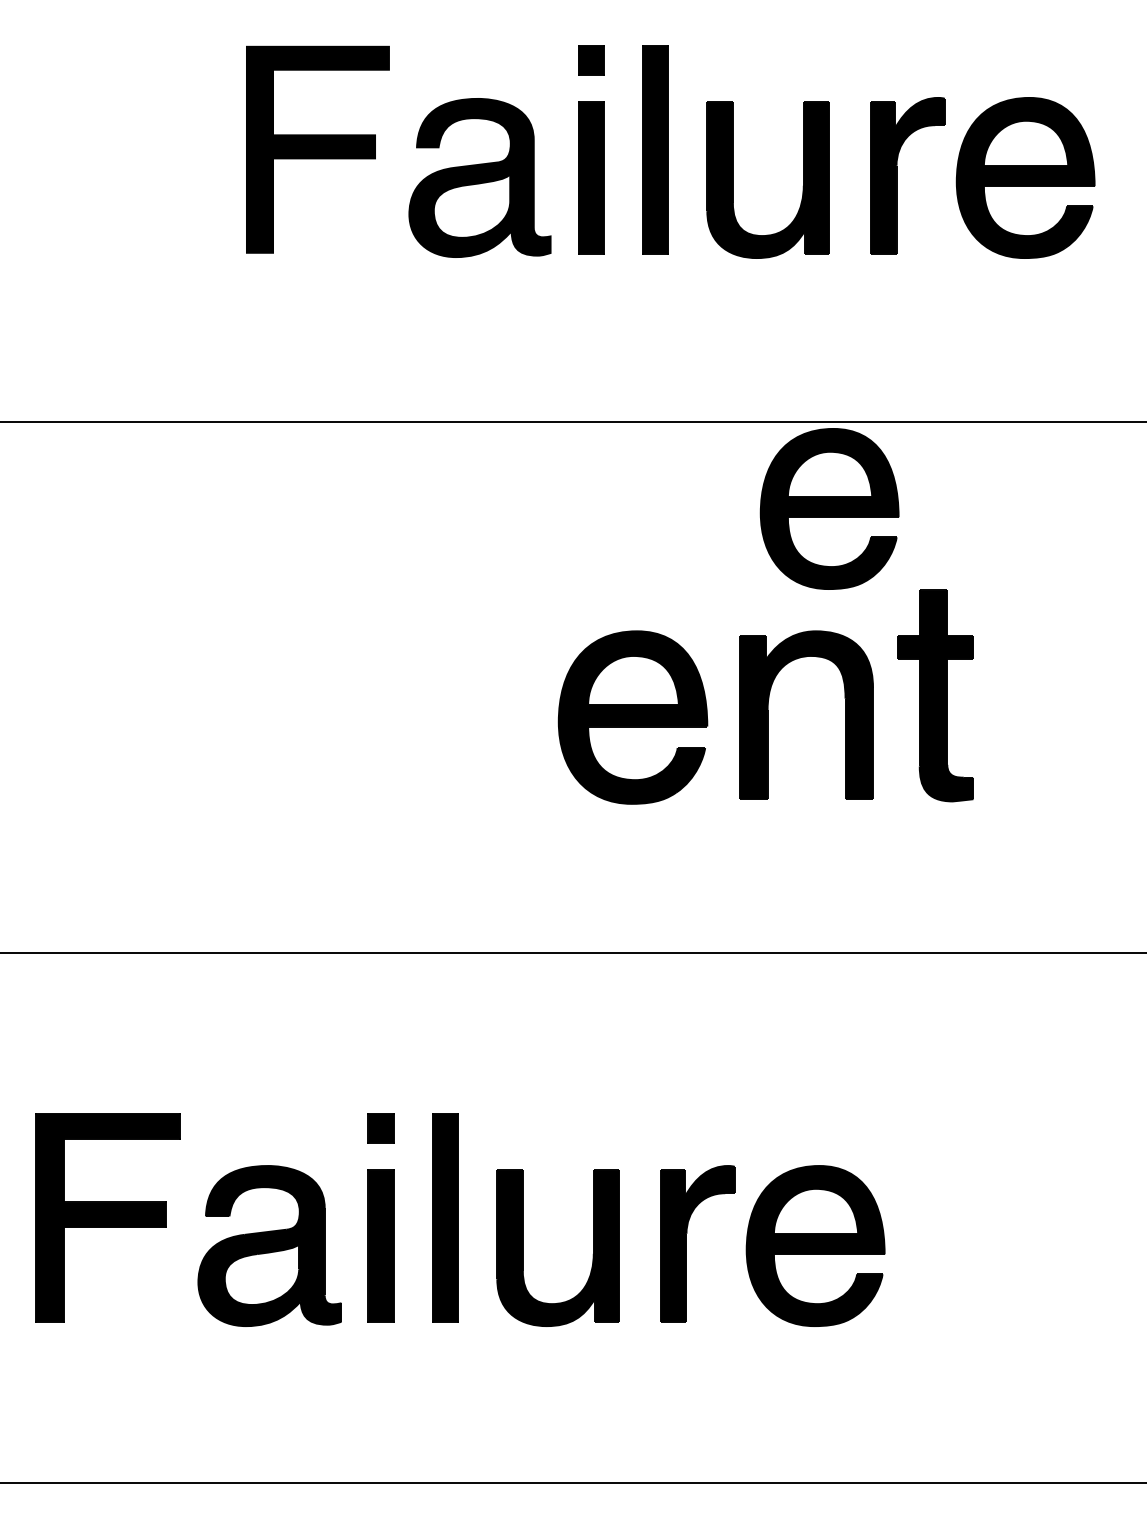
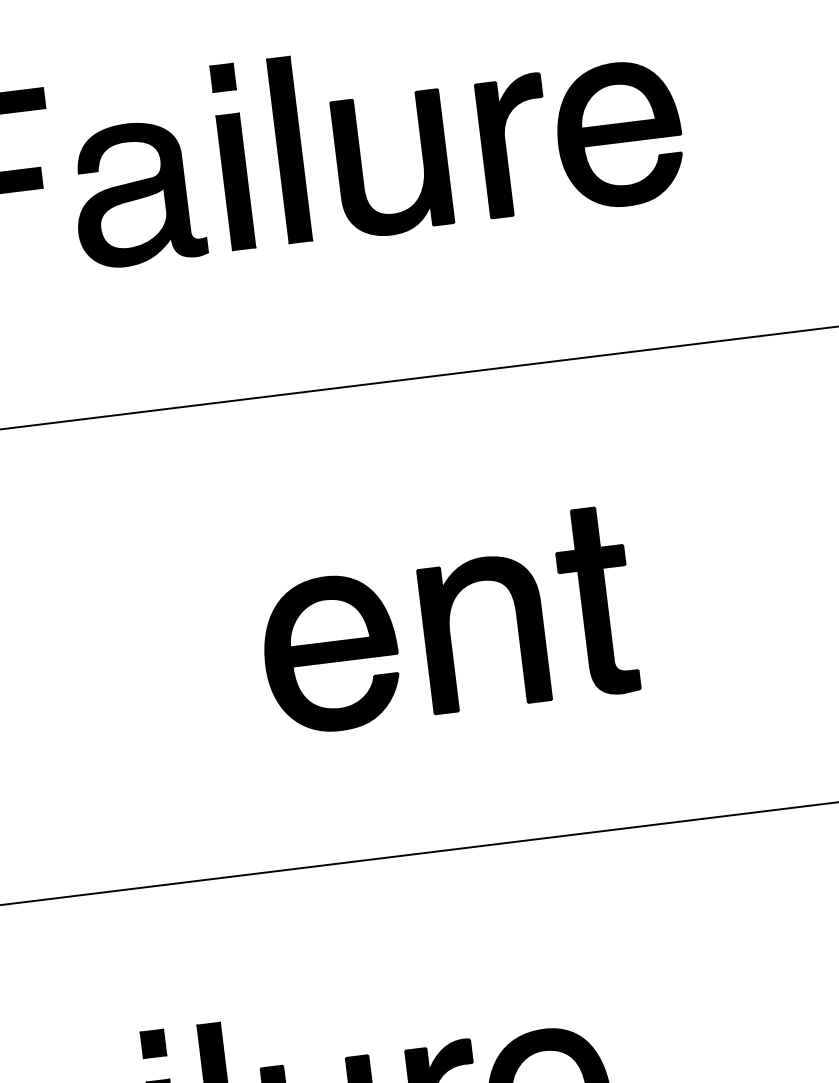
part: (829, 508) -> (482, 447), removed

